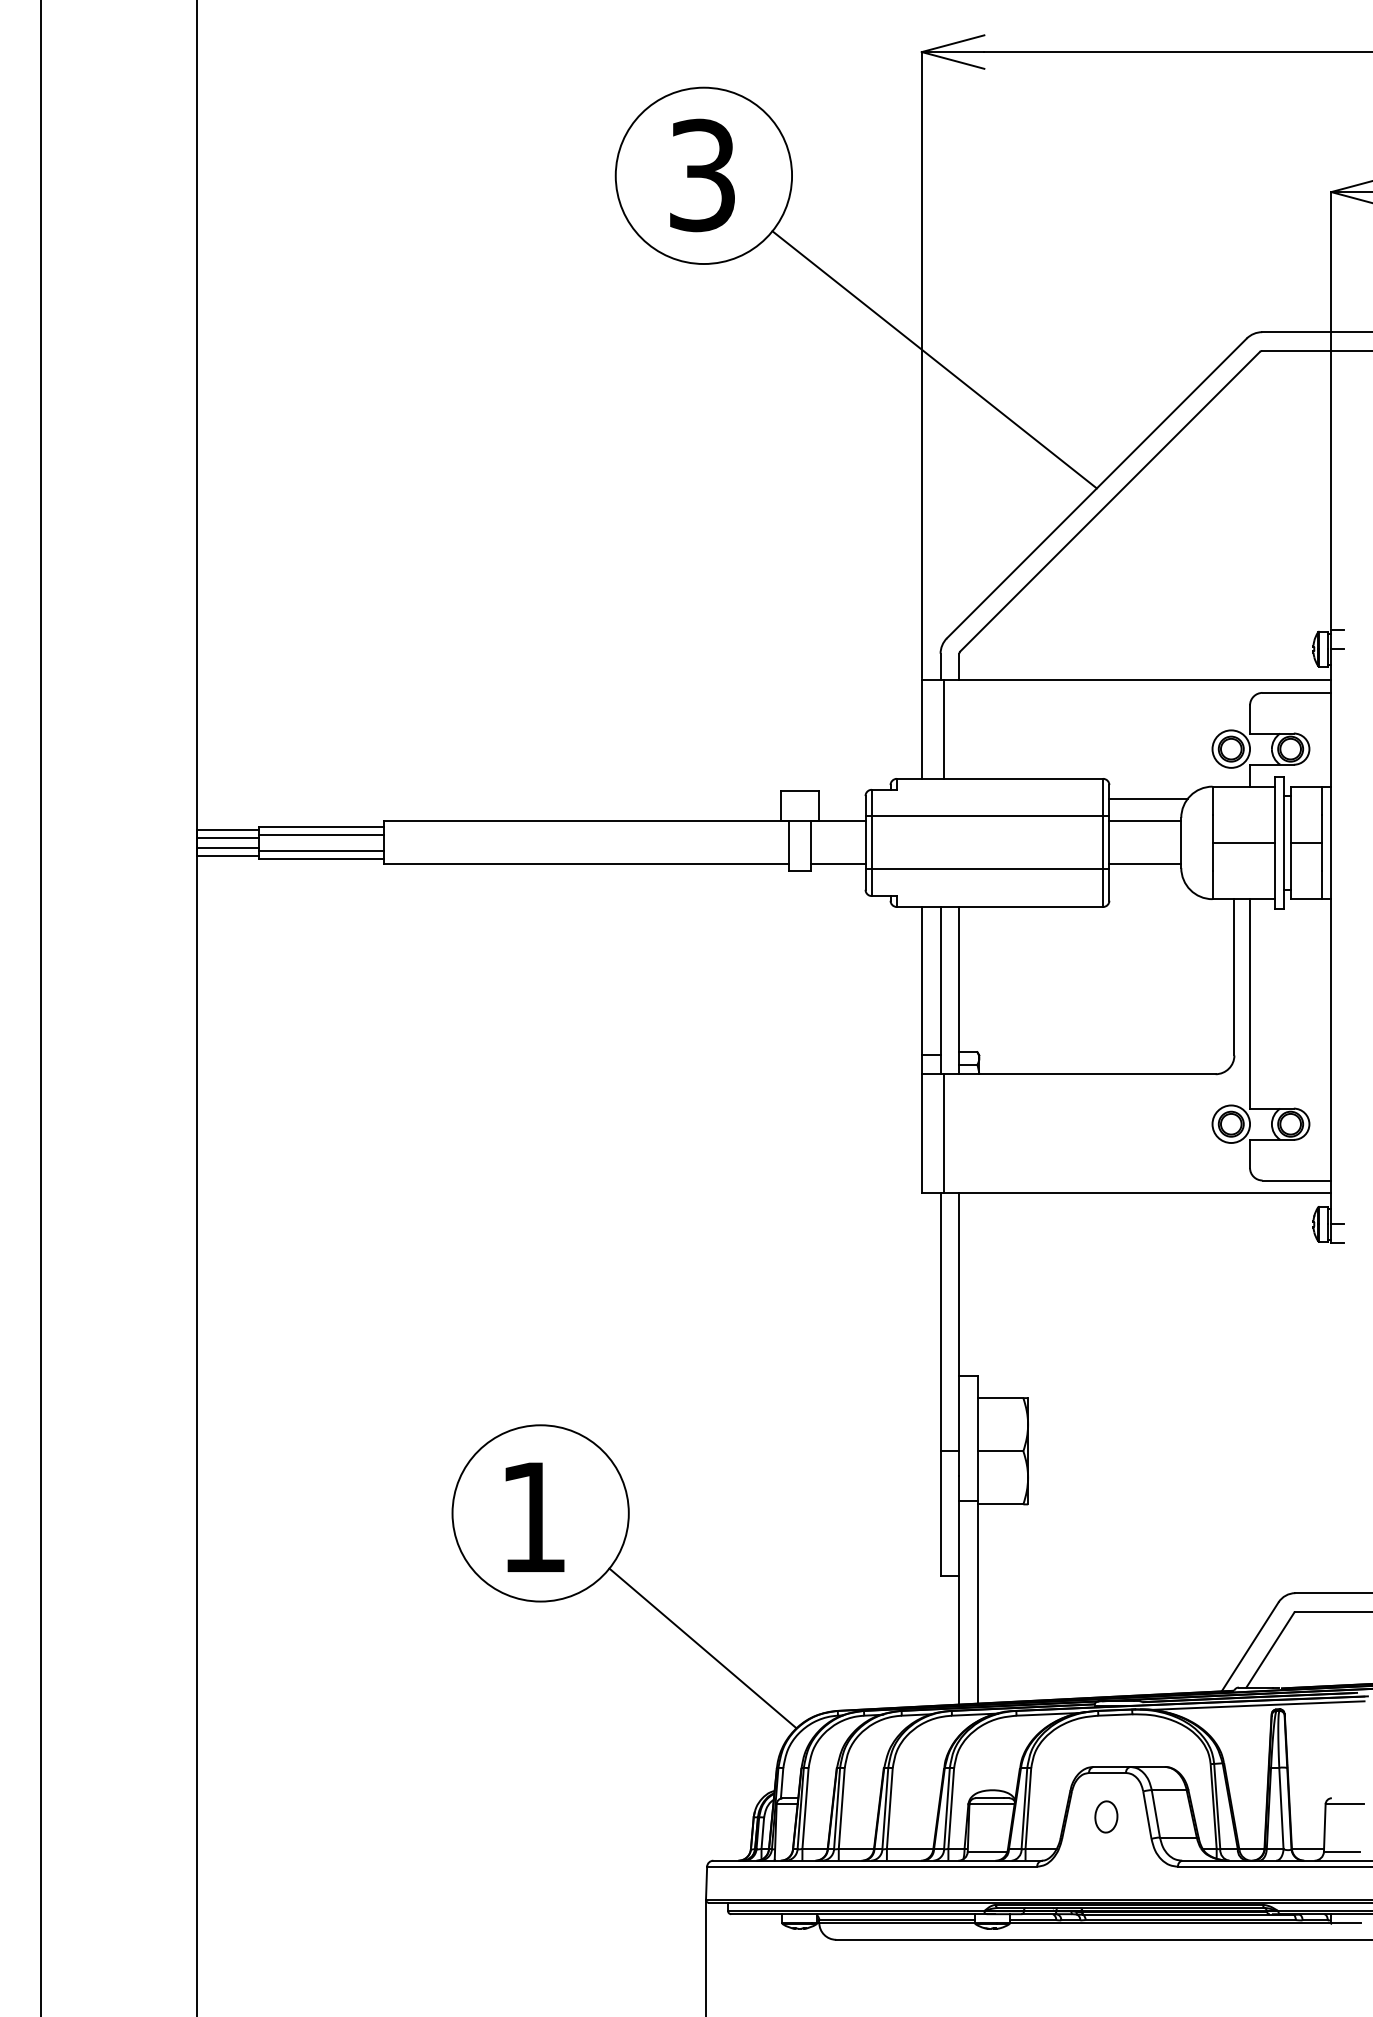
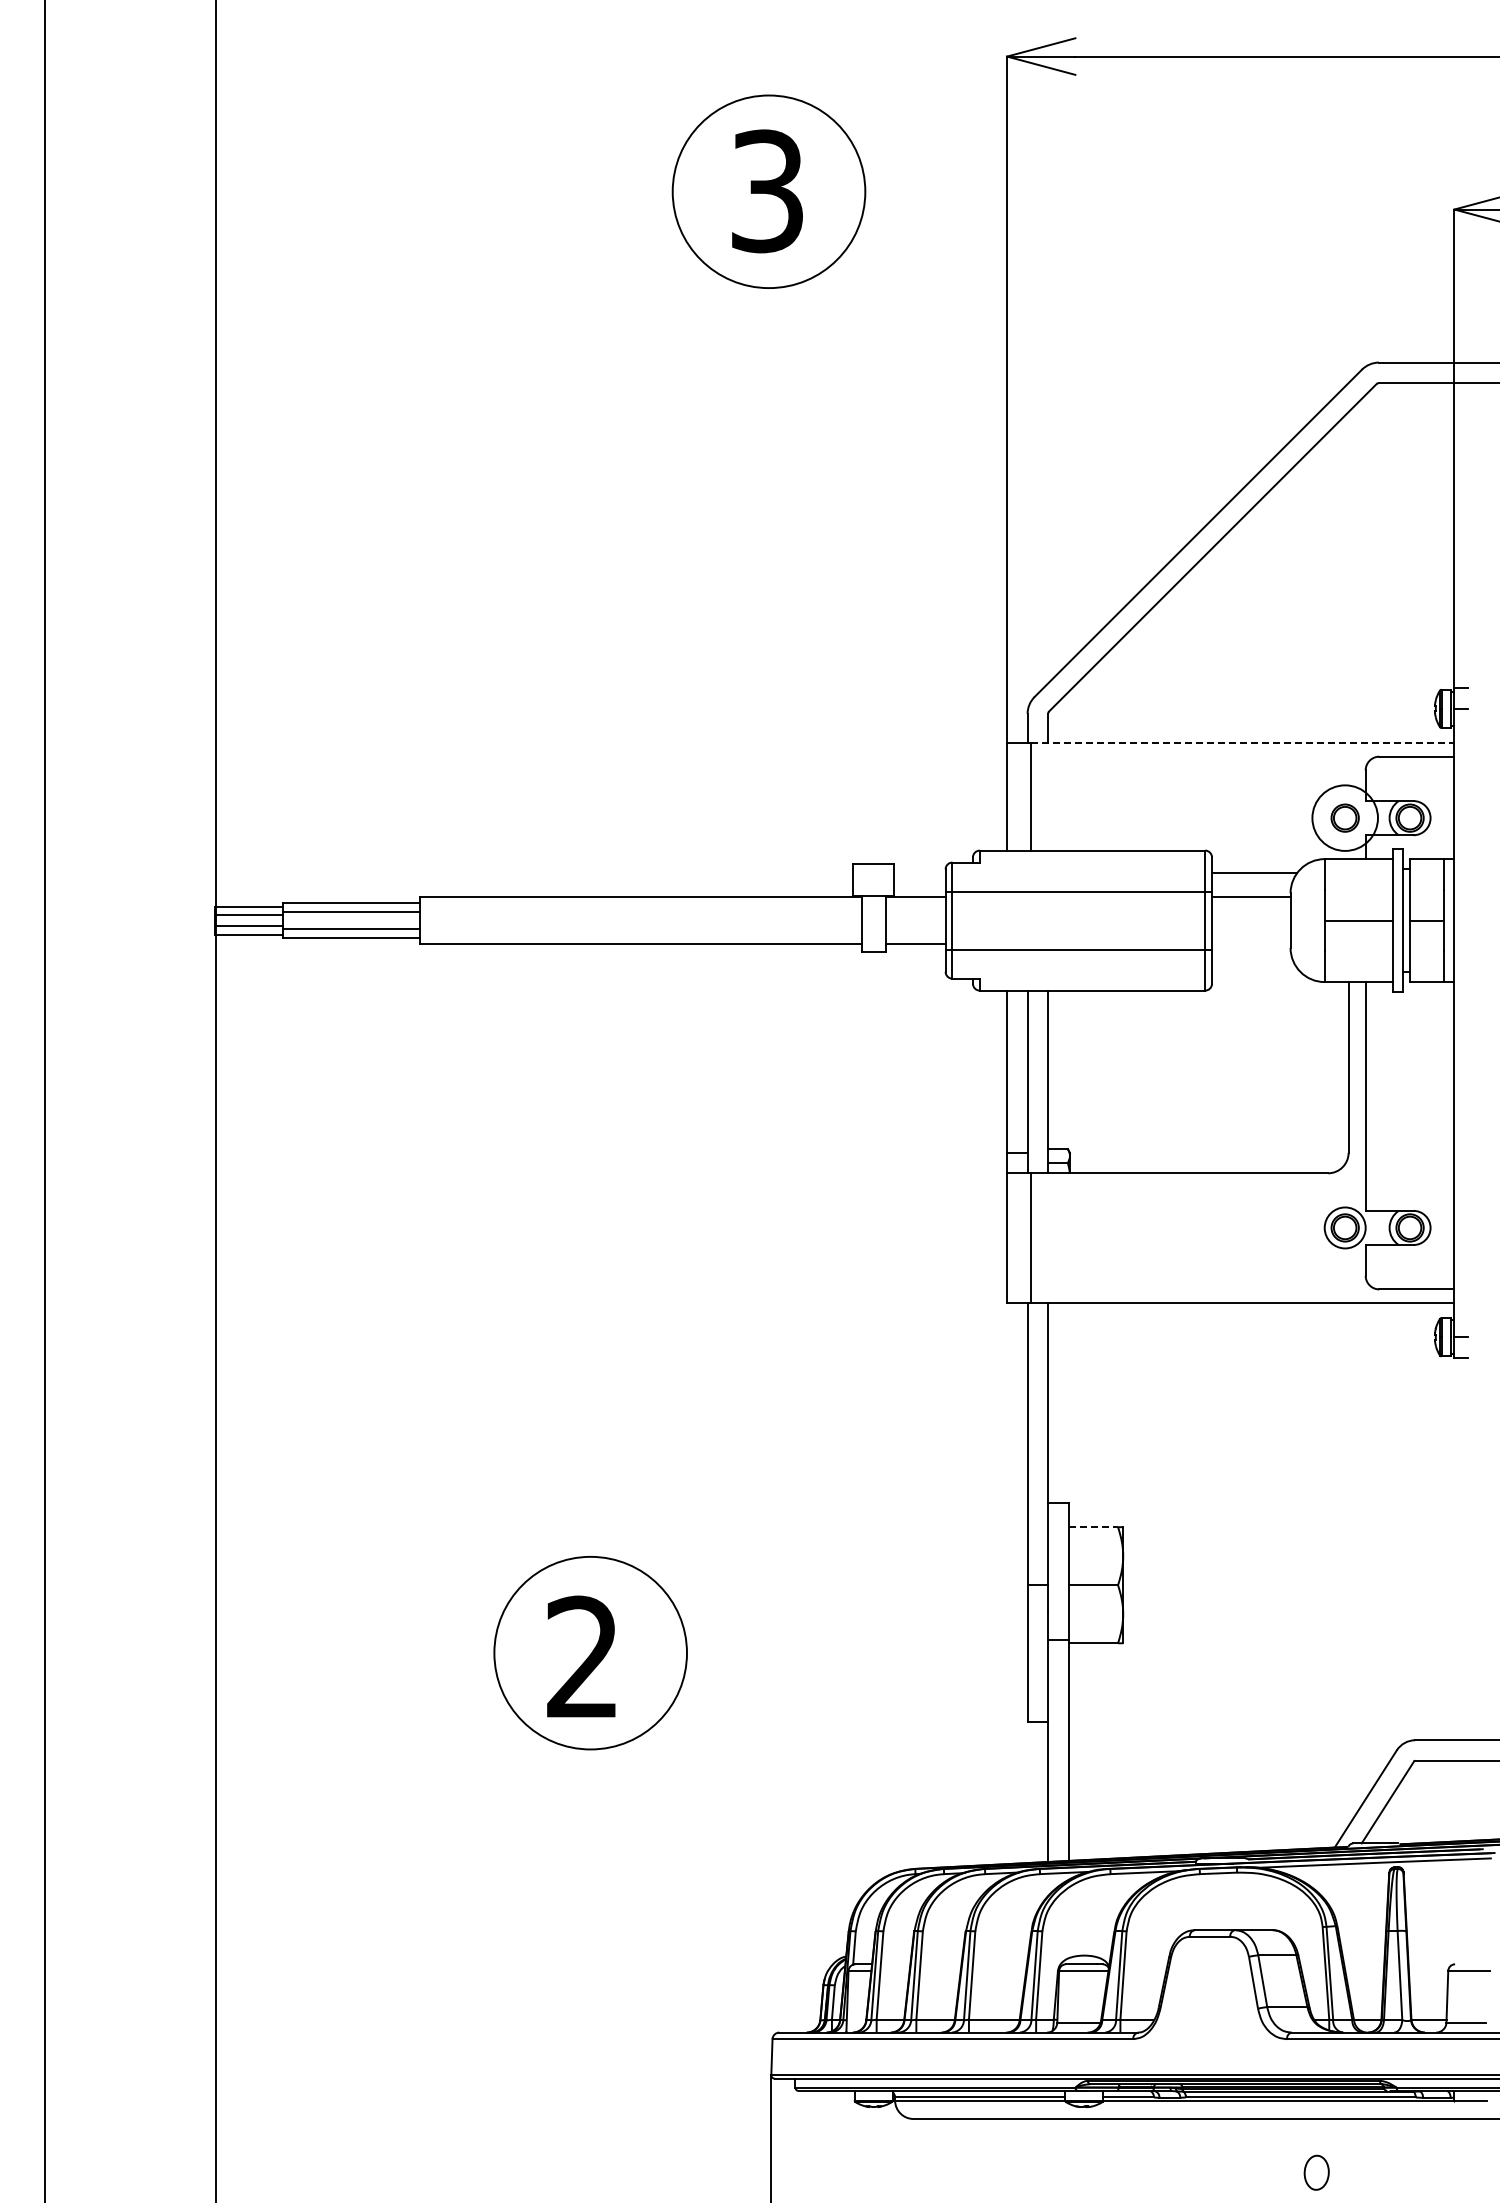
line: (934, 359) -> (1020, 392), removed
line: (1137, 680) -> (1242, 743), solid -> dashed
circle: (1230, 748) -> (1344, 817), size x1.6
line: (1145, 864) -> (1251, 944), removed
line: (1000, 1398) -> (1093, 1527), solid -> dashed
text: (532, 1516) -> (581, 1656), 1 -> 2
line: (702, 1648) -> (767, 1800), removed
part: (1106, 1816) -> (1316, 2172), moved

